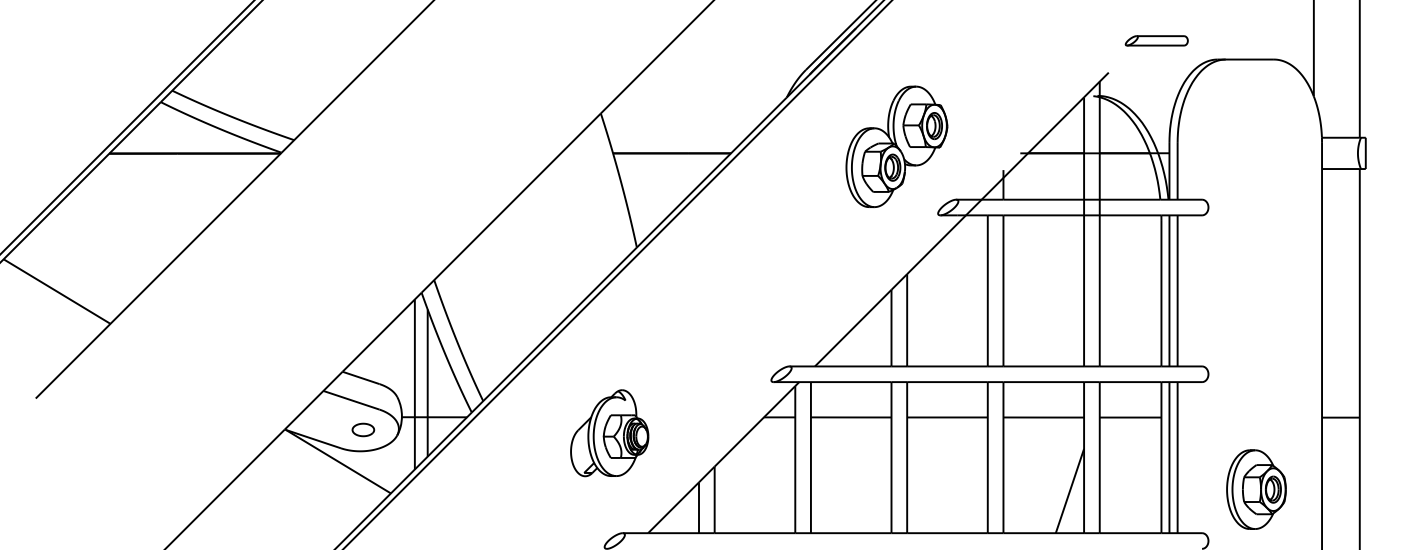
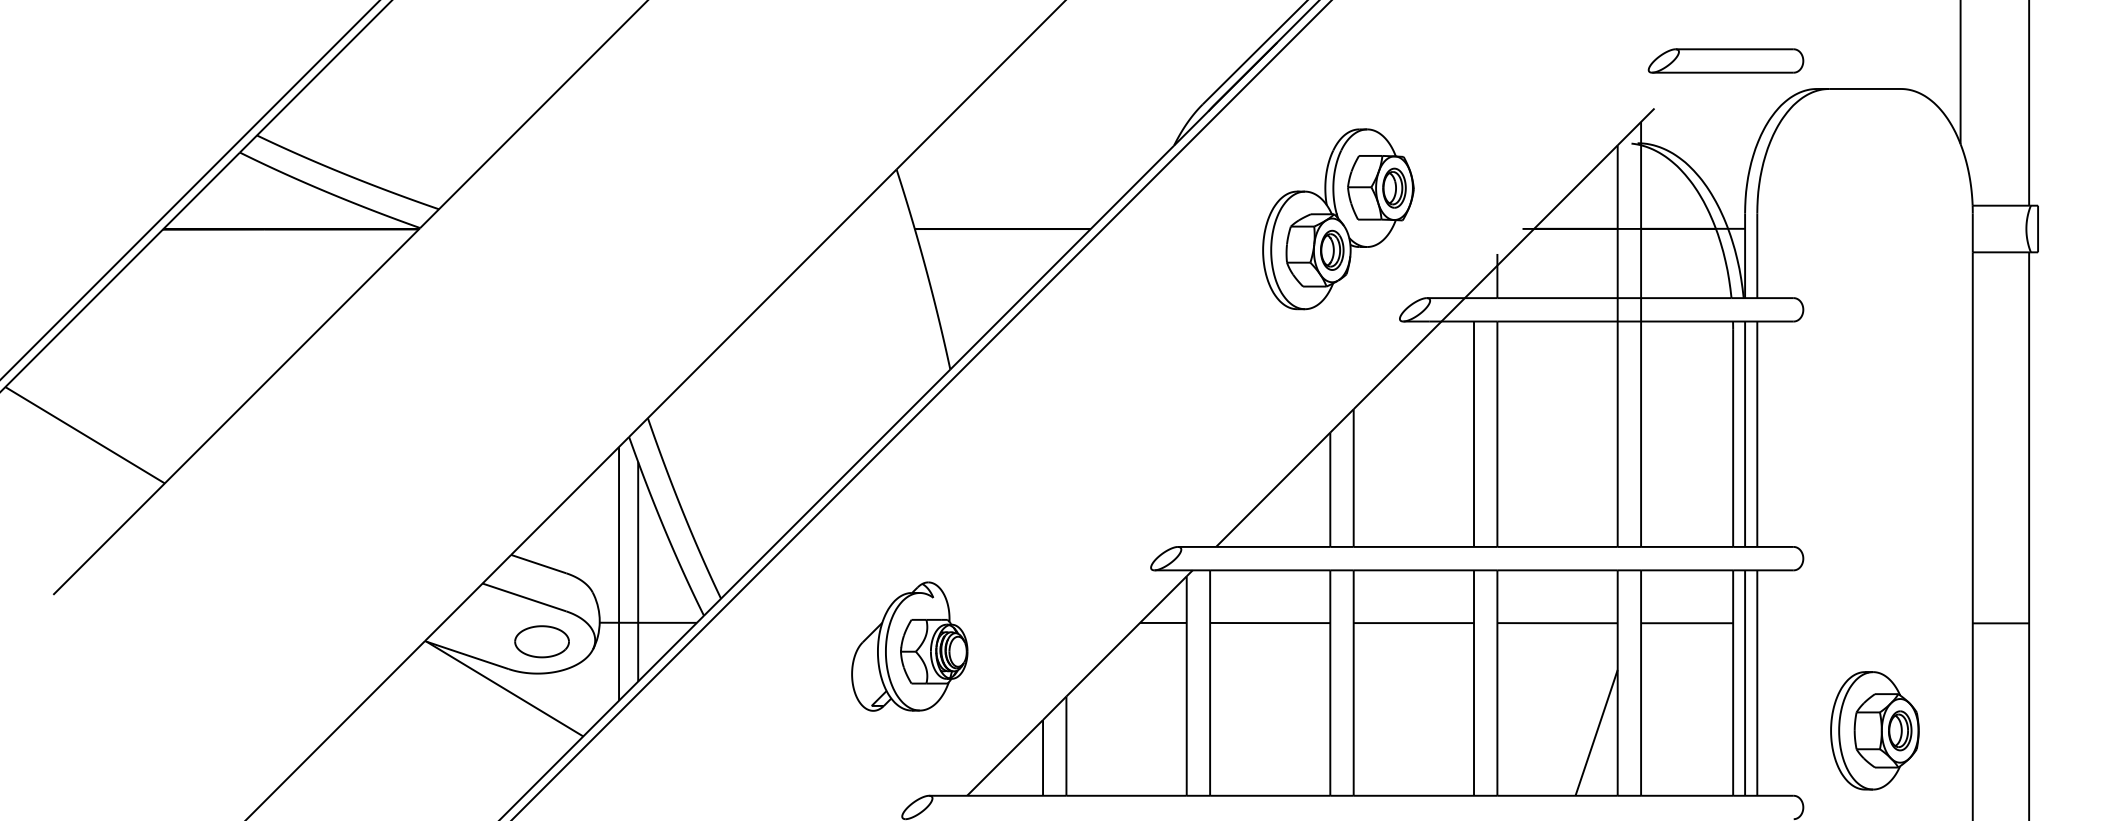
part: (1156, 40) -> (1725, 60), size x1.67
part: (363, 429) -> (542, 641), size x1.67

